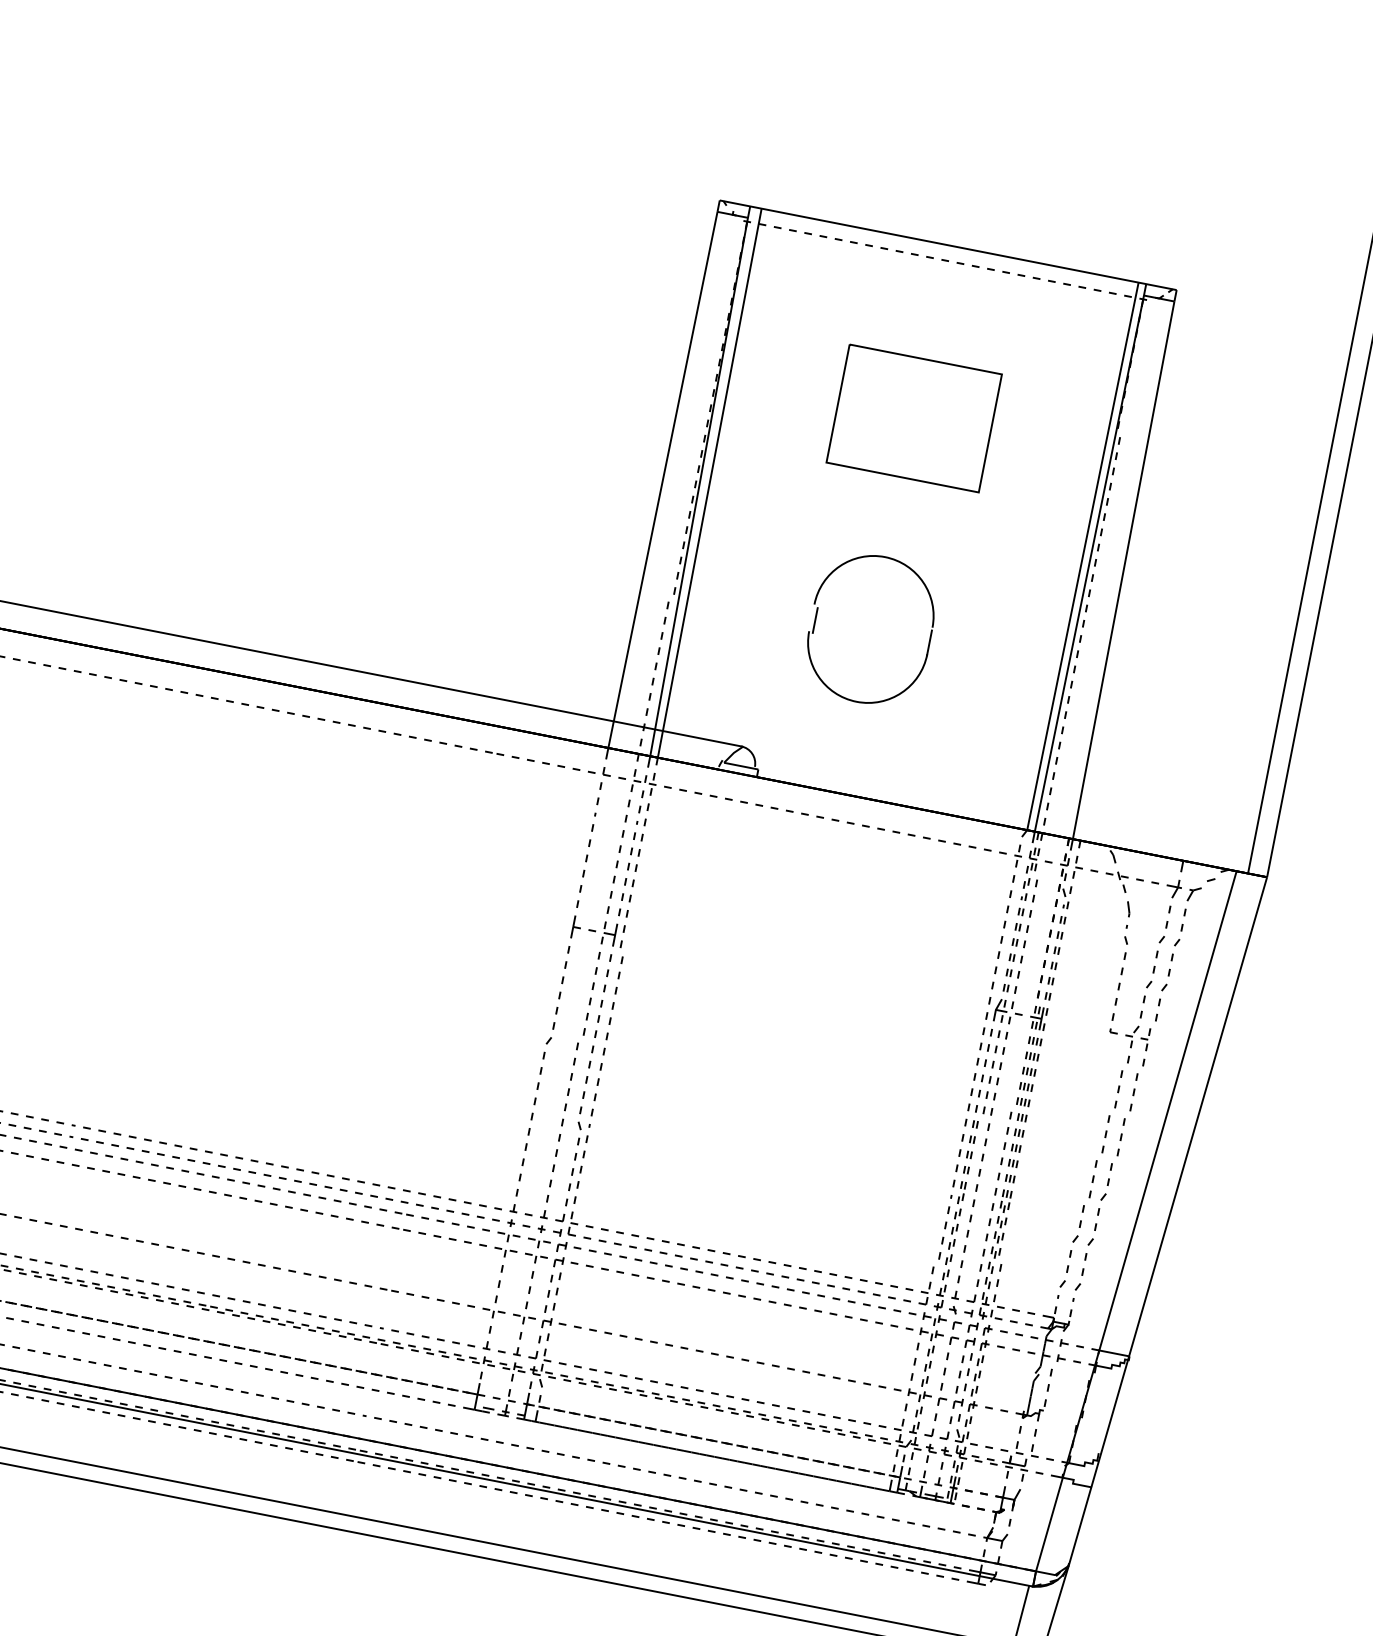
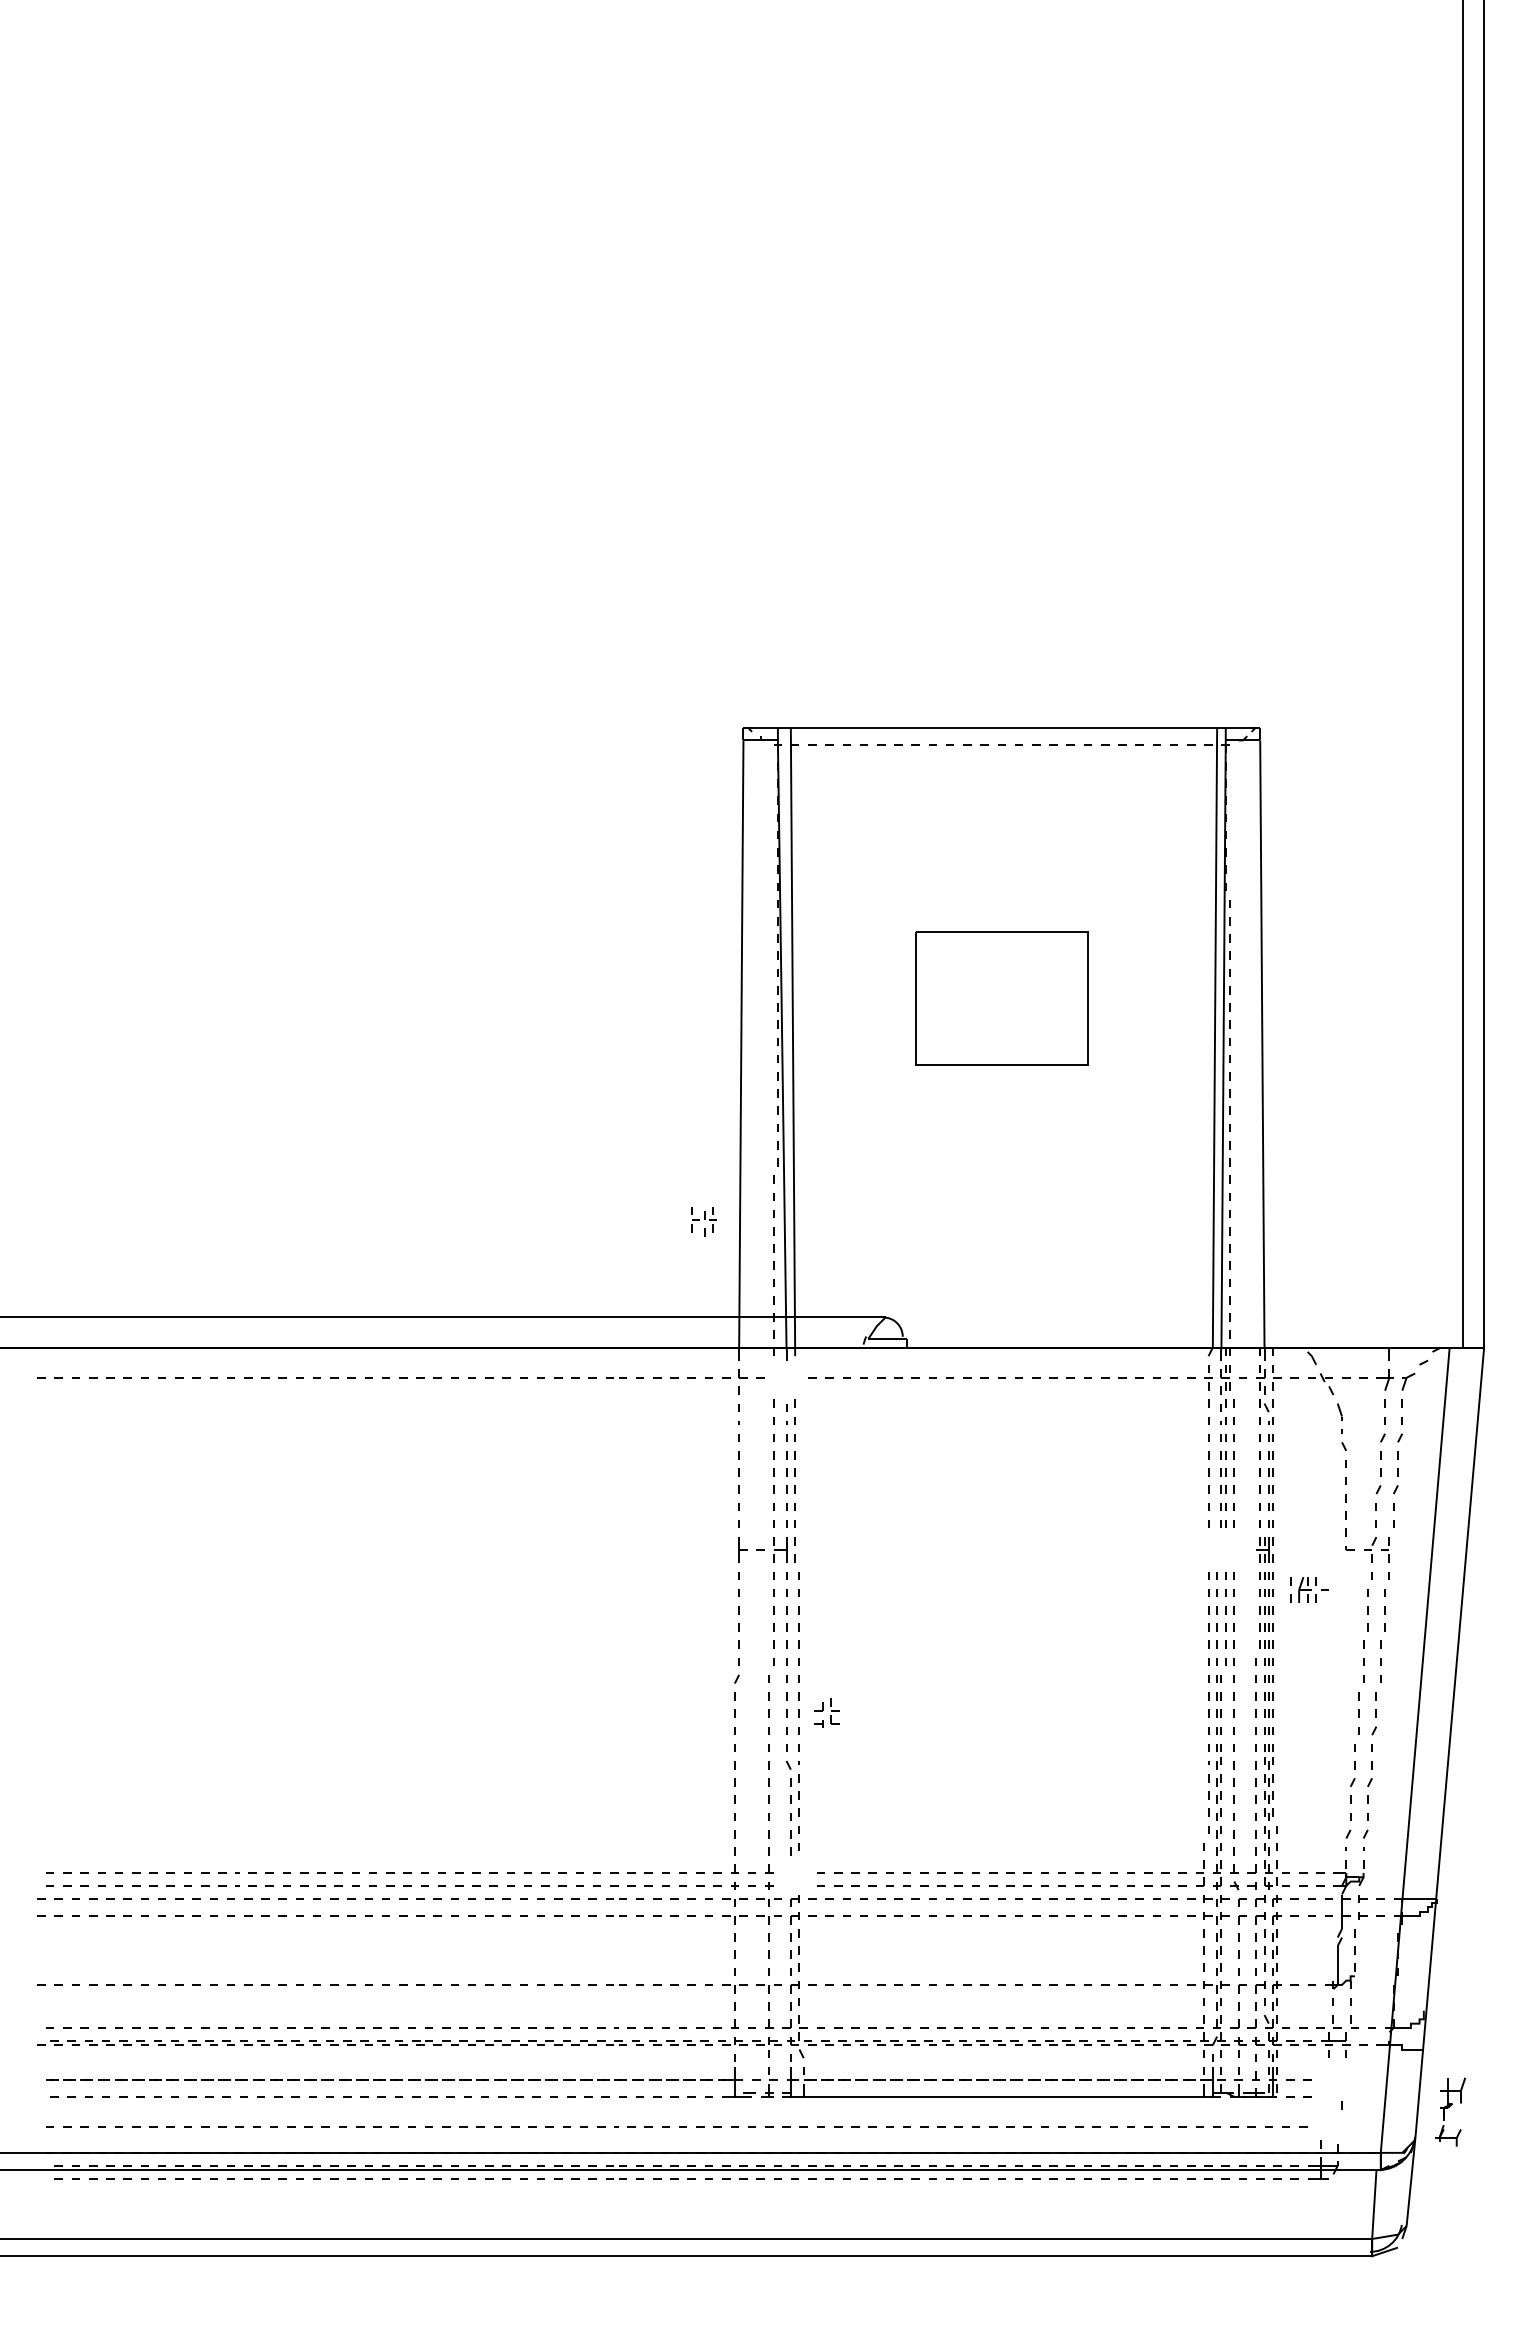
part: (913, 418) -> (1001, 998), moved
part: (815, 618) -> (937, 1162), removed
part: (643, 784) -> (703, 1221), moved
part: (1005, 1011) -> (1309, 1589), moved
part: (565, 1223) -> (826, 1712), moved
part: (1001, 1516) -> (1450, 2111), moved

